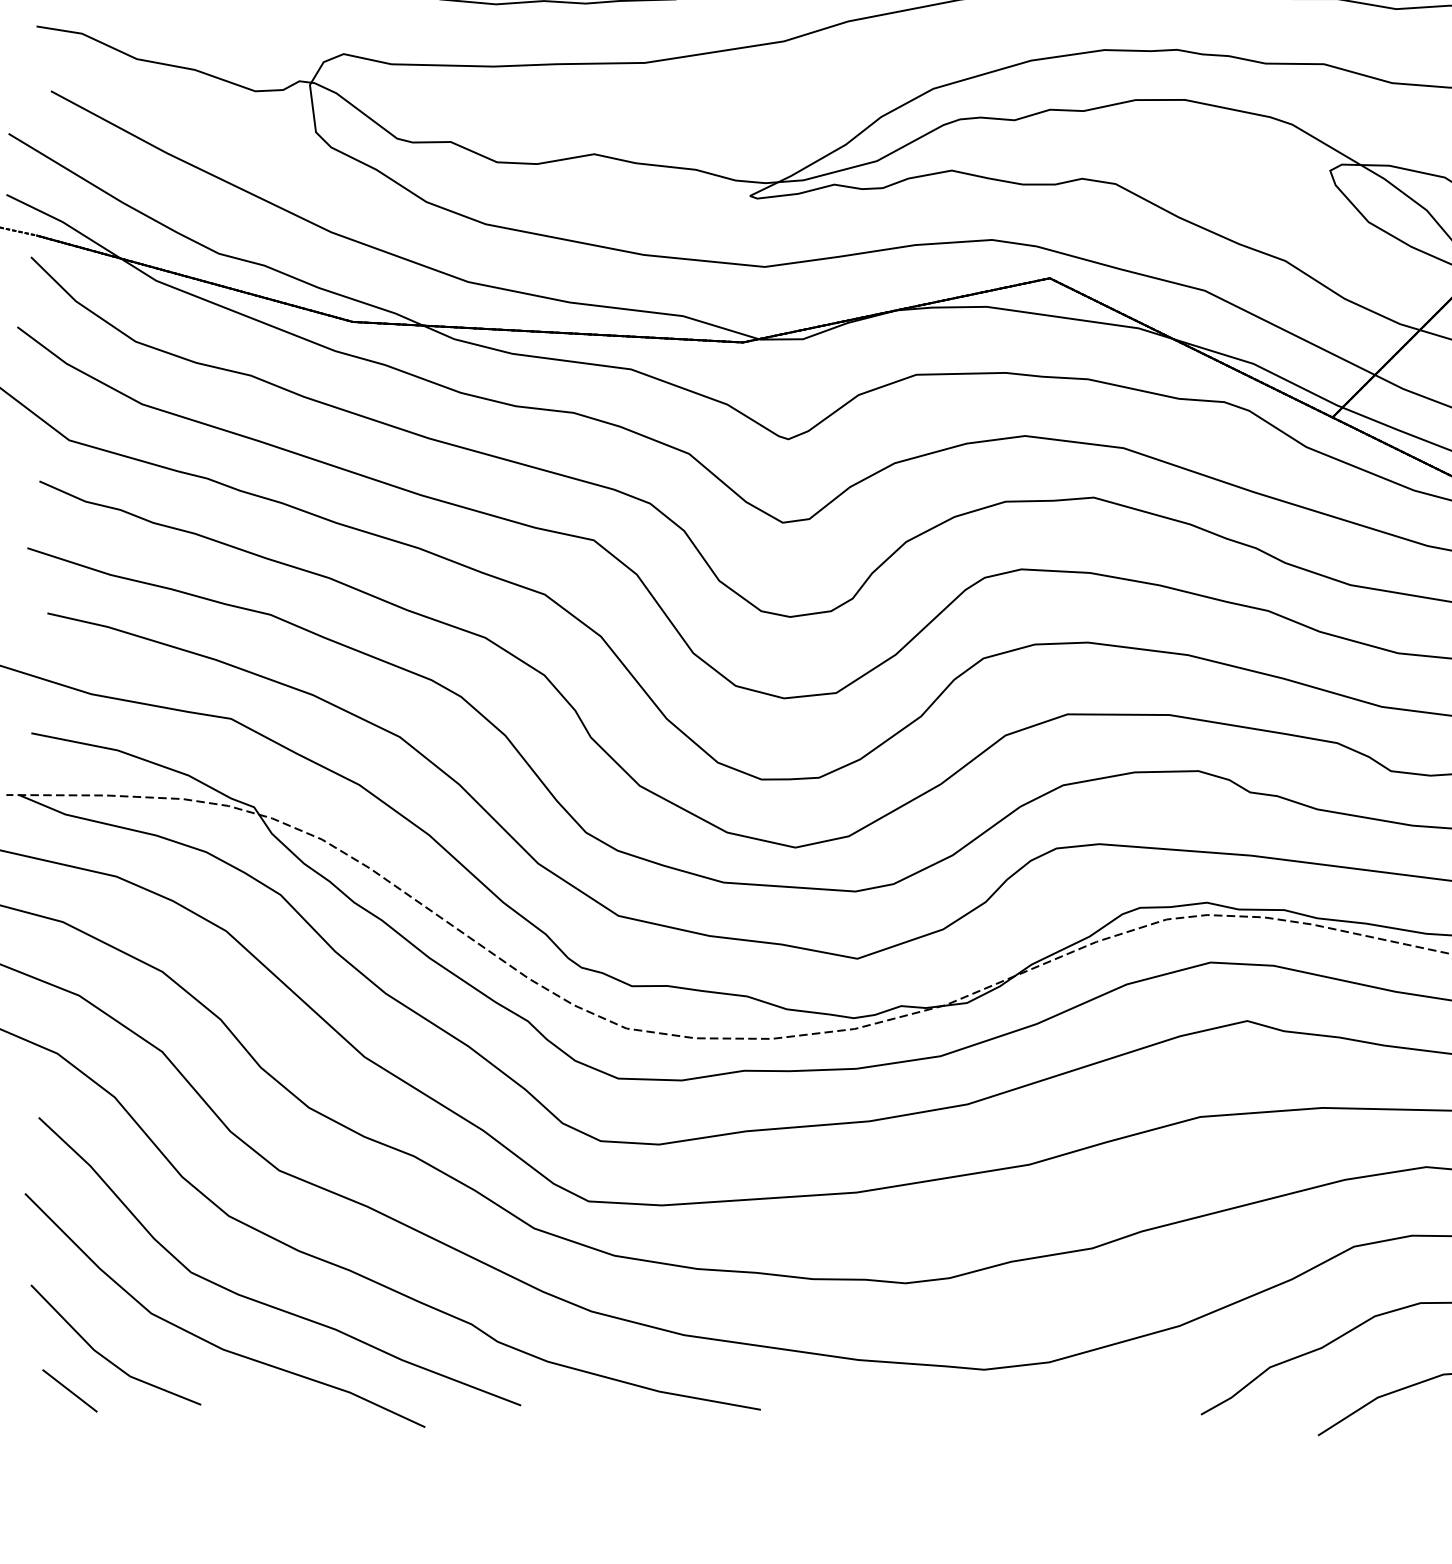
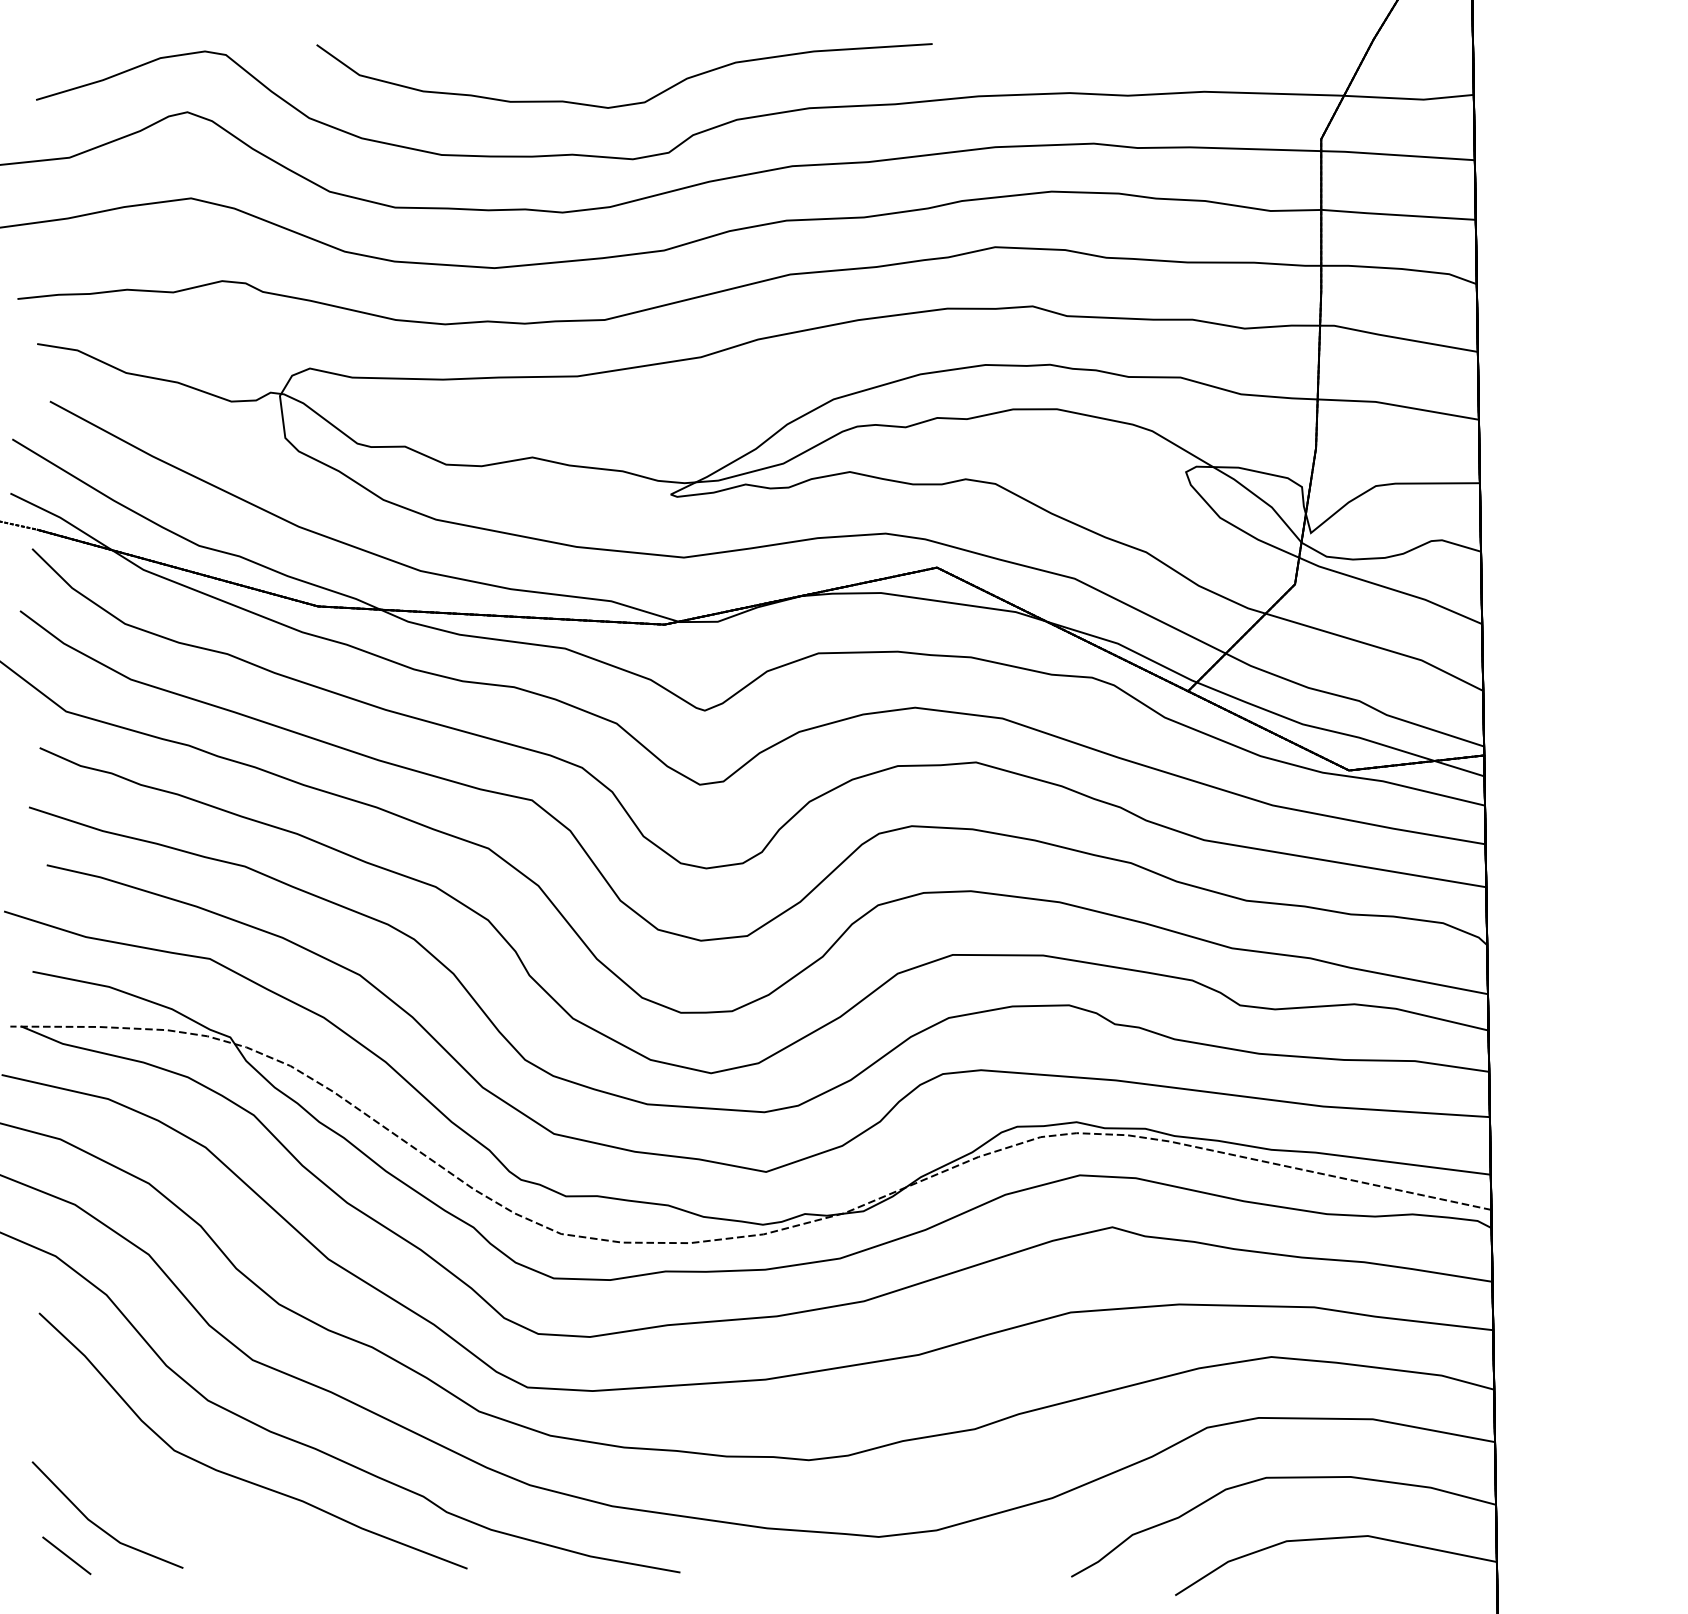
part: (209, 1341) -> (190, 1511), removed

